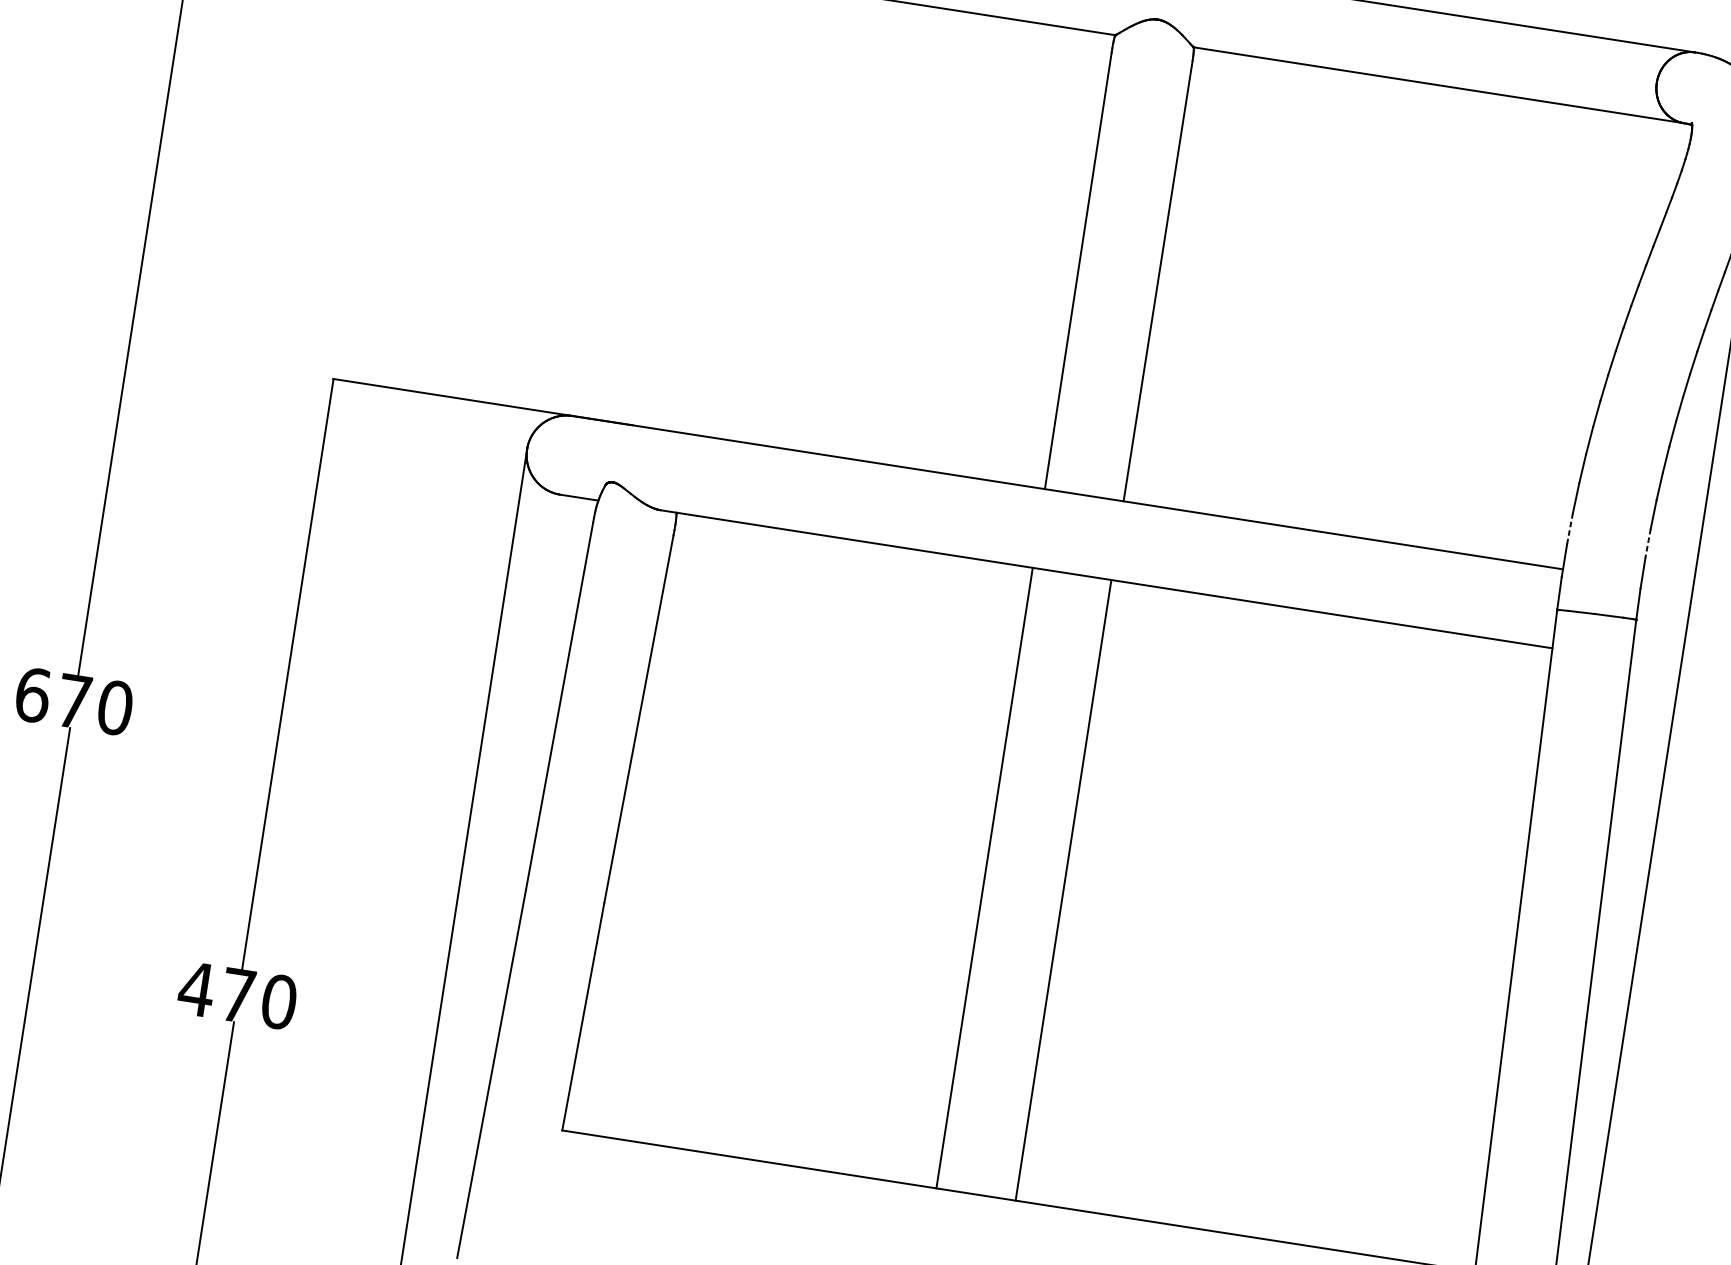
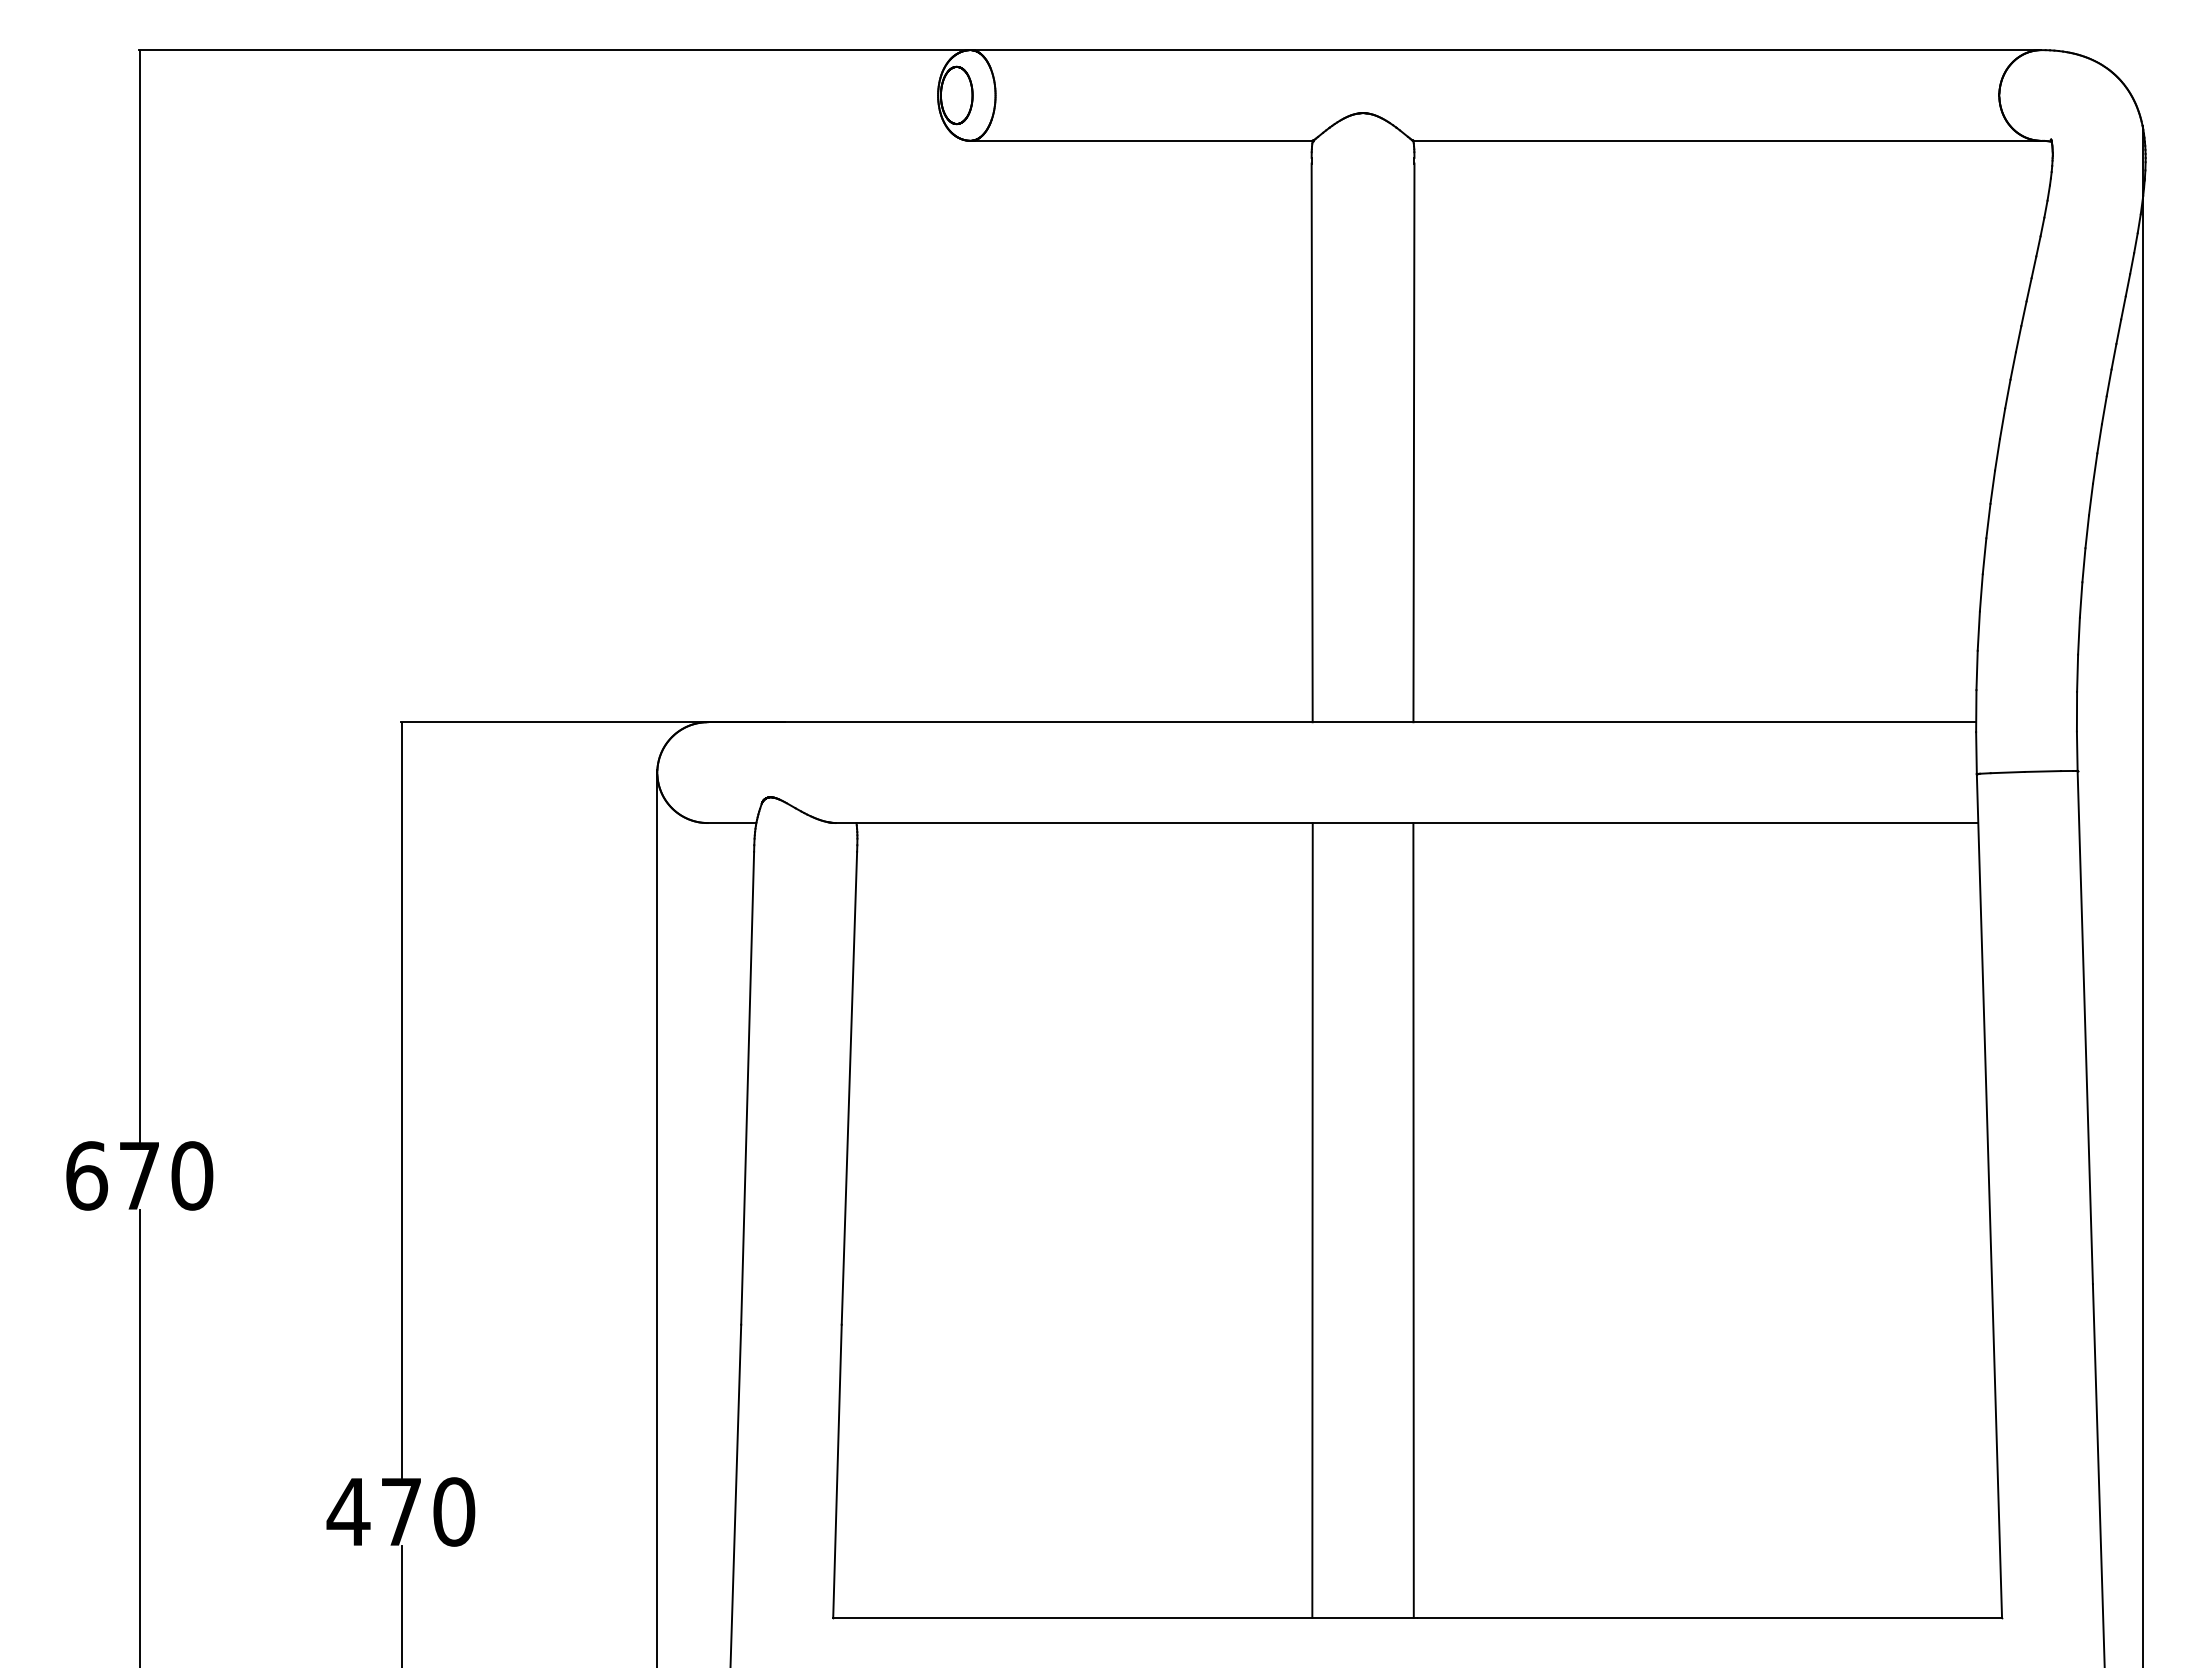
line: (1570, 529) -> (1977, 670), dashed -> solid
line: (1647, 543) -> (2077, 673), dashed -> solid

